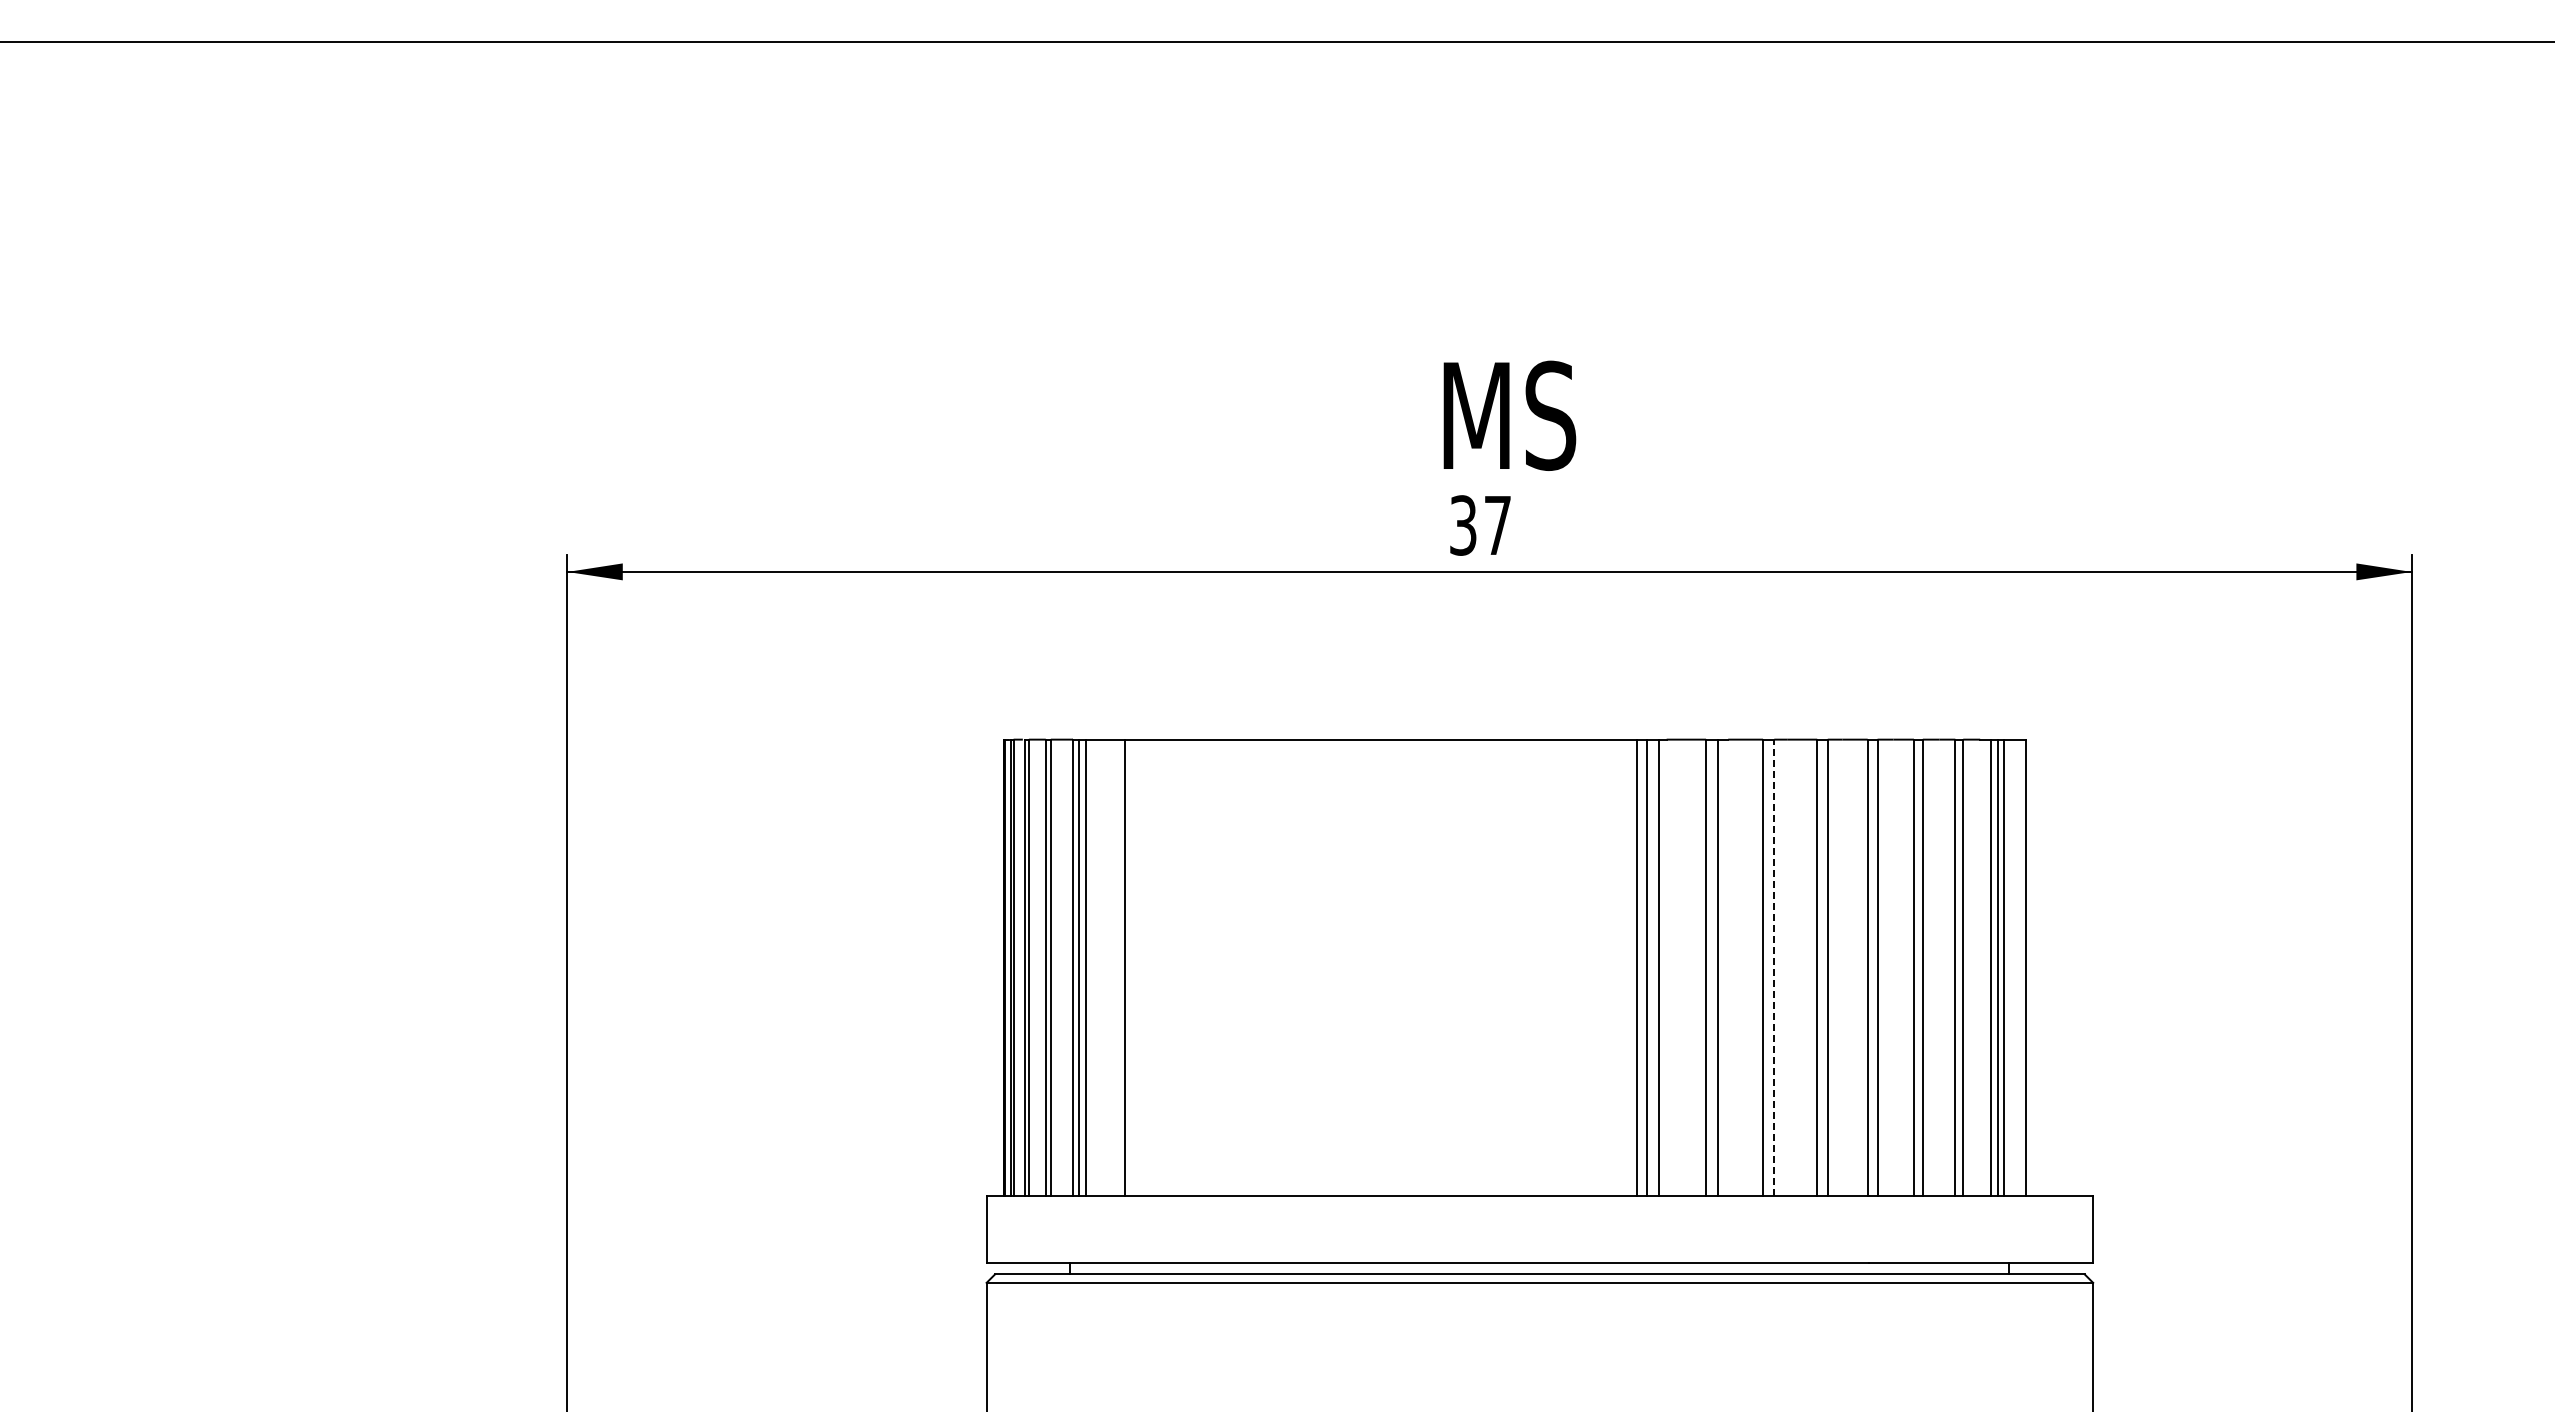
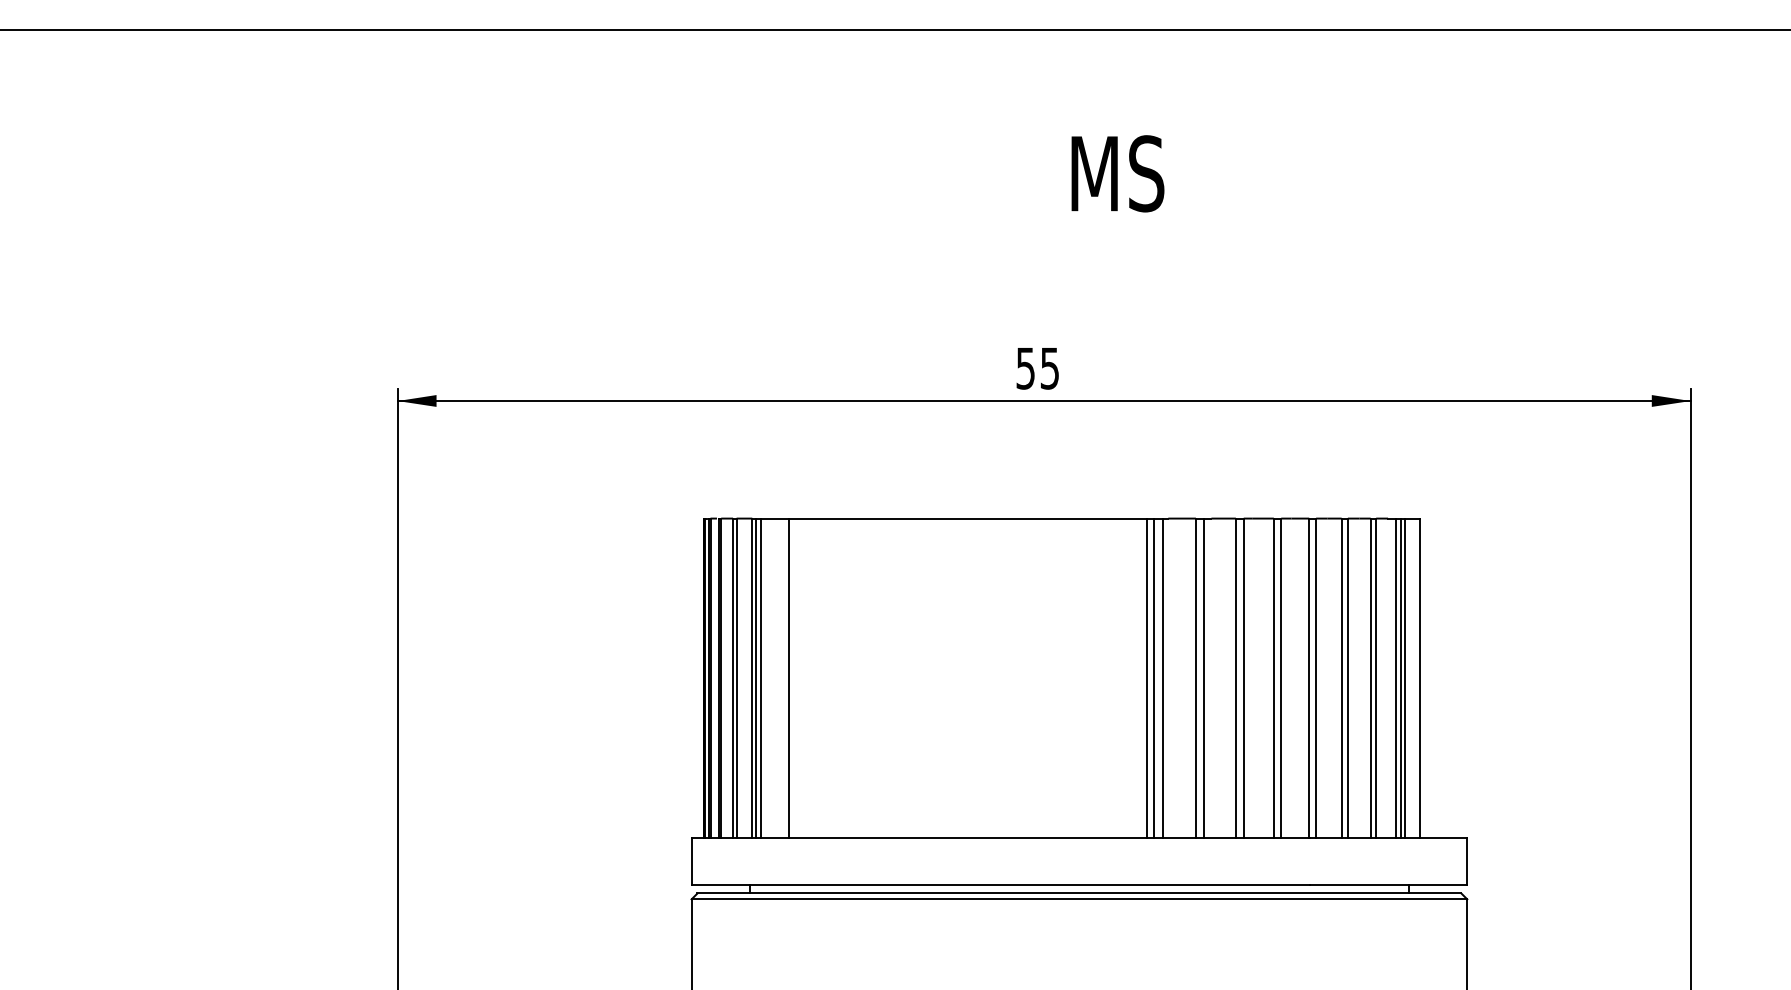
text: (1509, 415) -> (1117, 173), moved
text: (1480, 525) -> (1037, 368), 37 -> 55
line: (1774, 967) -> (1243, 678), dashed -> solid

